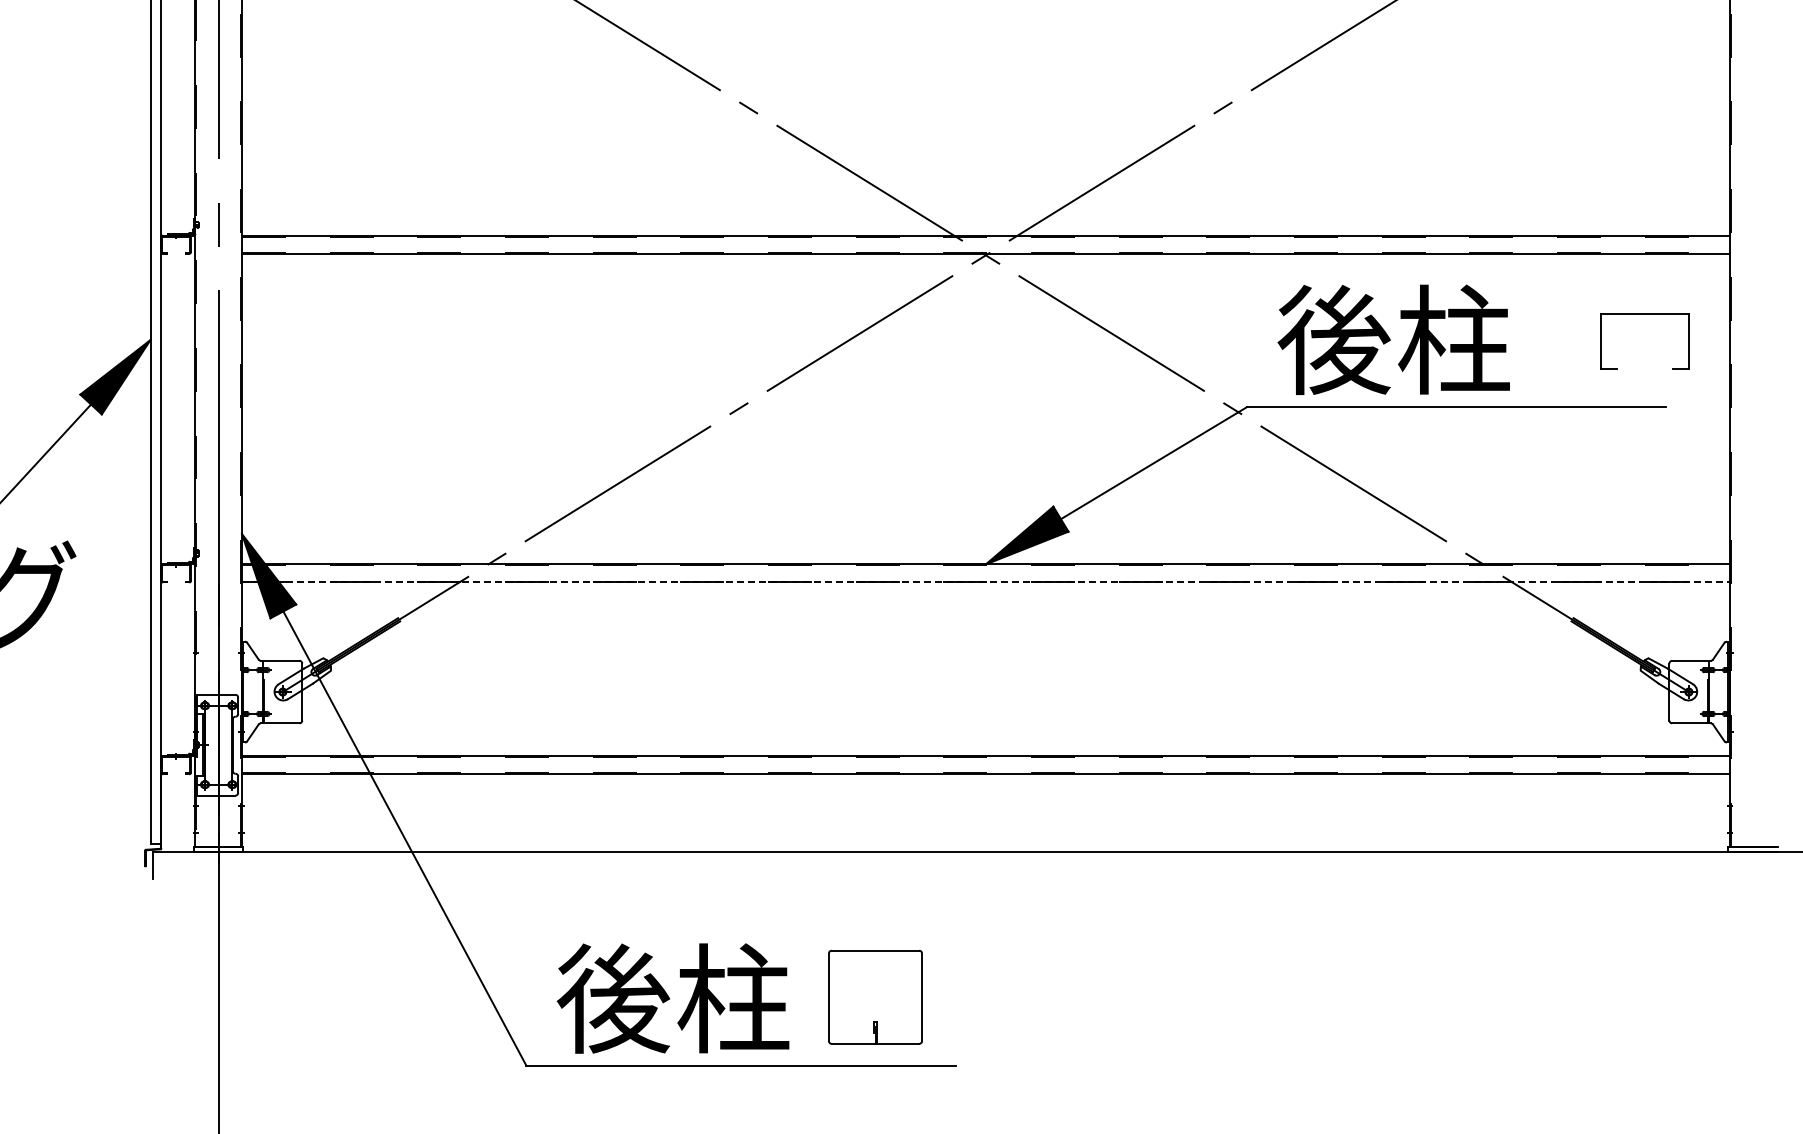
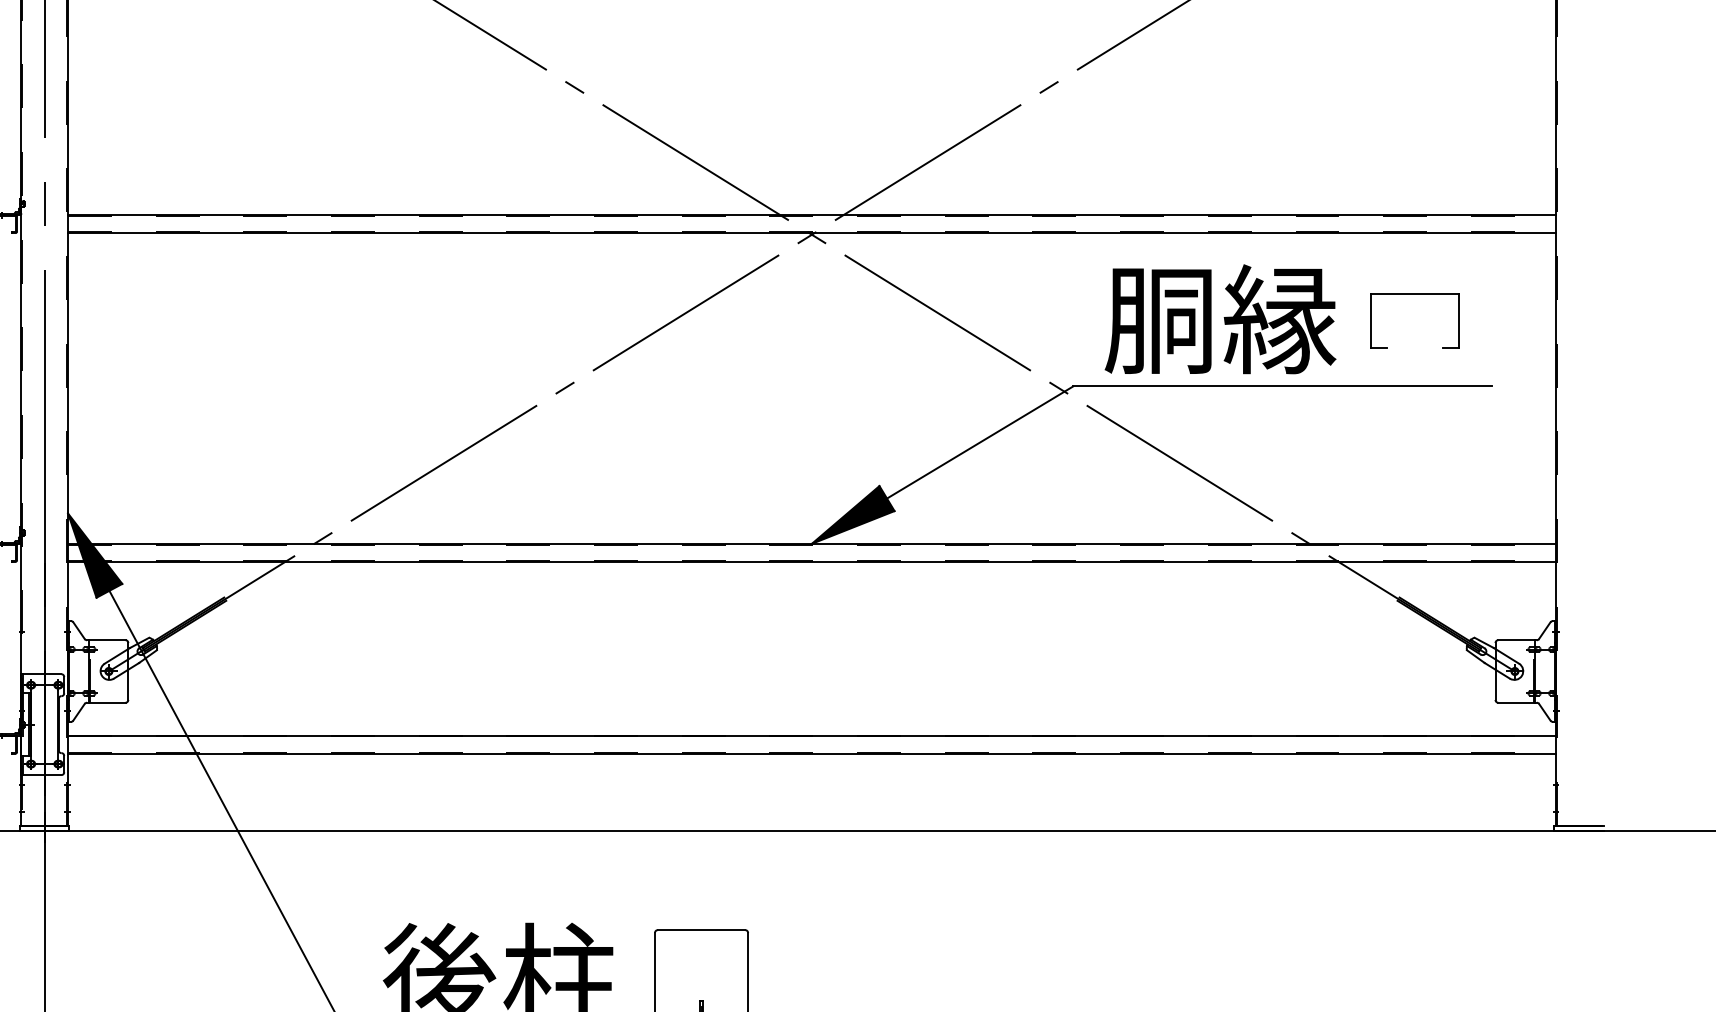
part: (1644, 314) -> (1414, 293), moved
text: (1393, 339) -> (1219, 318), 後柱 -> 胴縁
line: (985, 582) -> (811, 561), dashed -> solid

